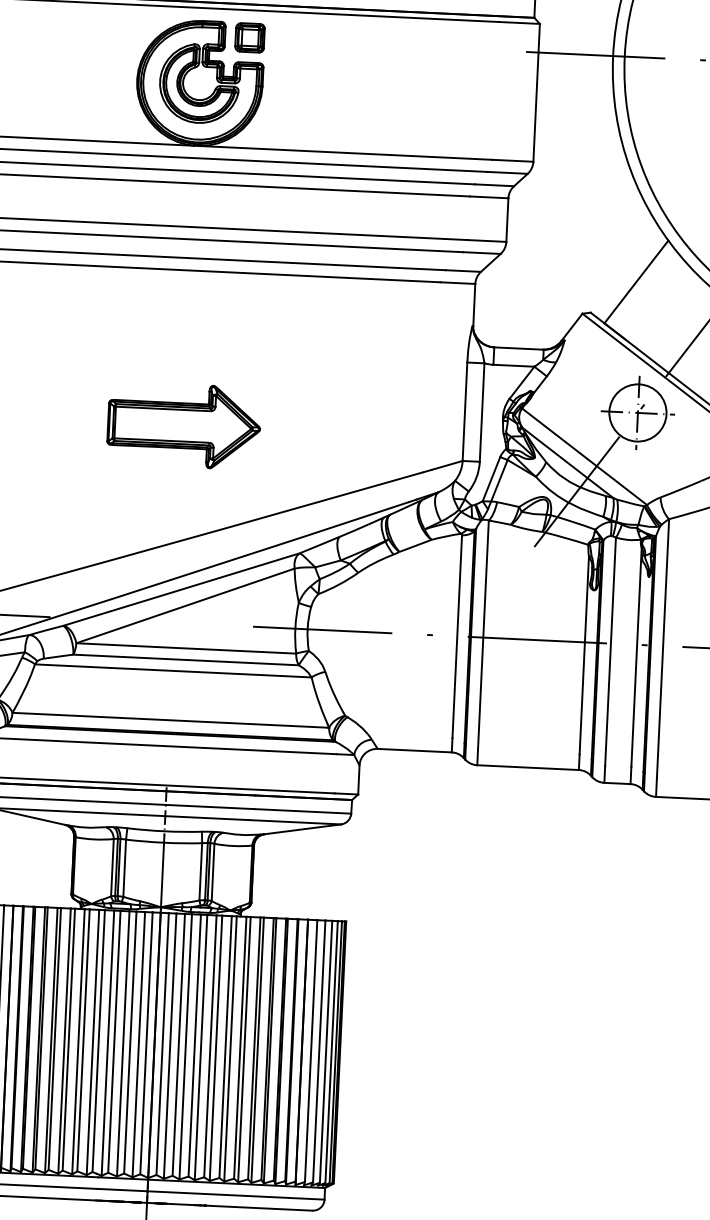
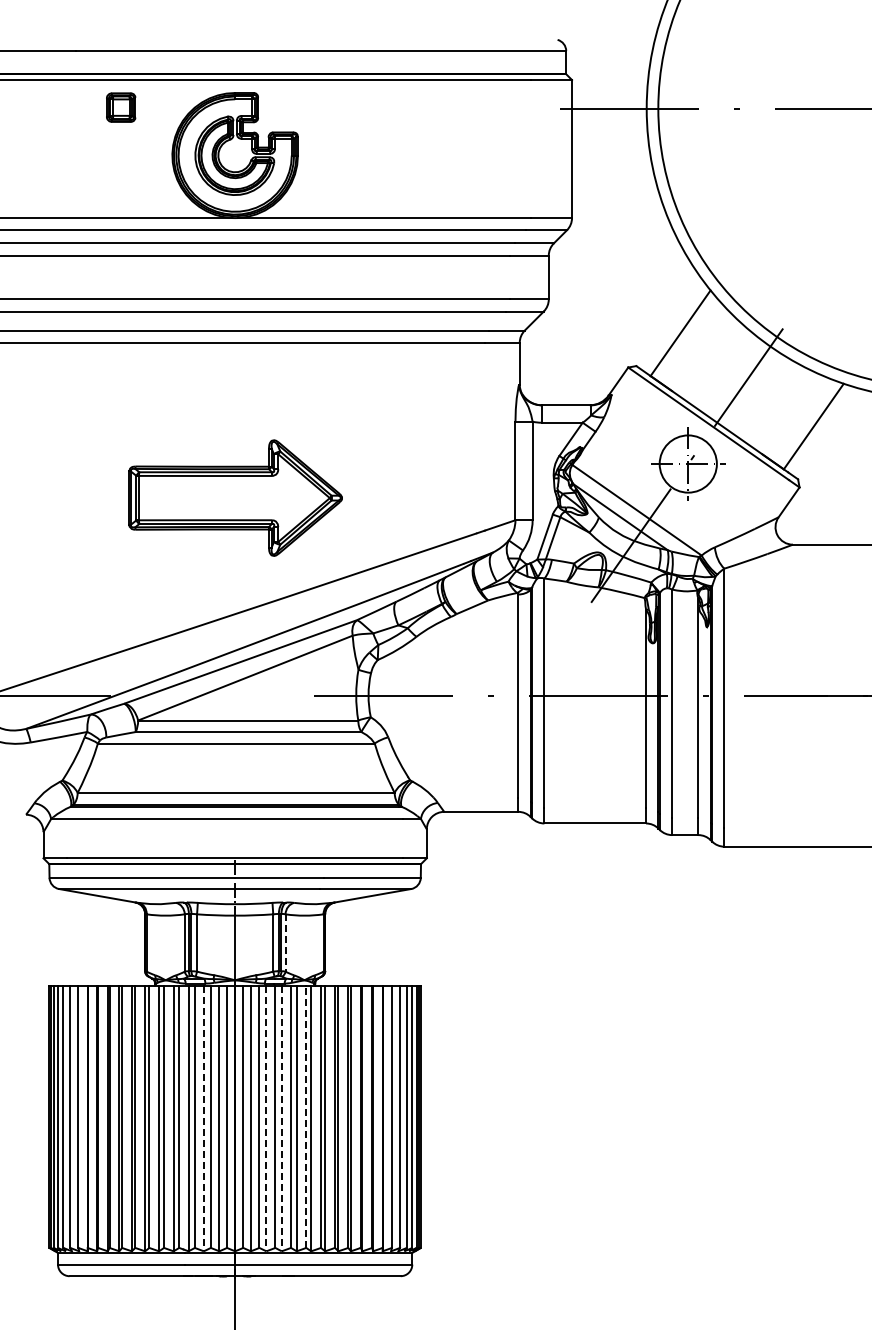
part: (250, 37) -> (121, 107), moved
part: (184, 426) -> (235, 498), size x1.4
line: (213, 871) -> (285, 942), solid -> dashed
line: (122, 1043) -> (203, 1118), solid -> dashed
line: (185, 1046) -> (266, 1118), solid -> dashed
line: (225, 1046) -> (306, 1116), solid -> dashed
line: (200, 1047) -> (281, 1118), solid -> dashed

